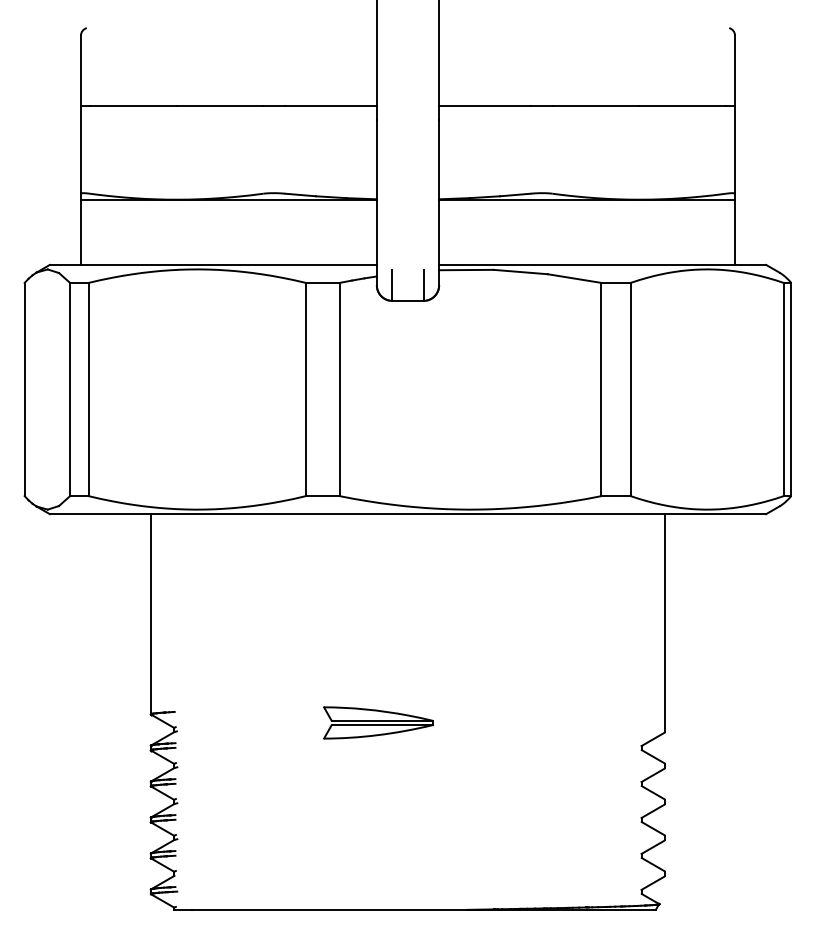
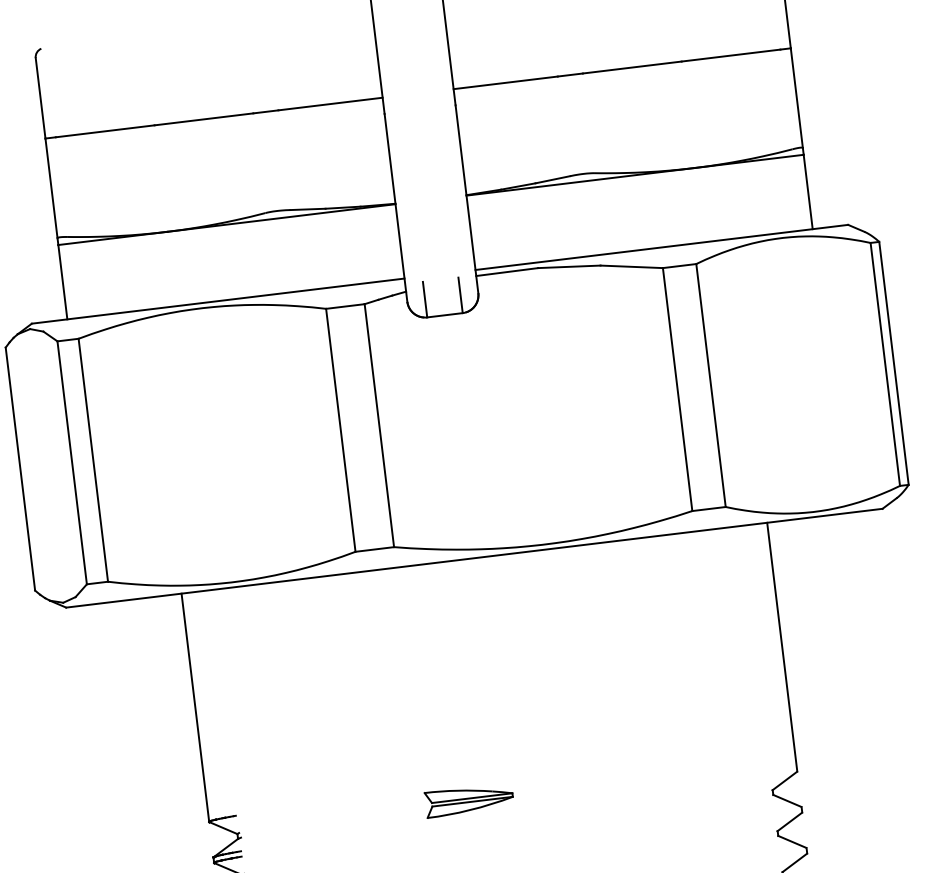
part: (378, 722) -> (469, 799), size x0.7

